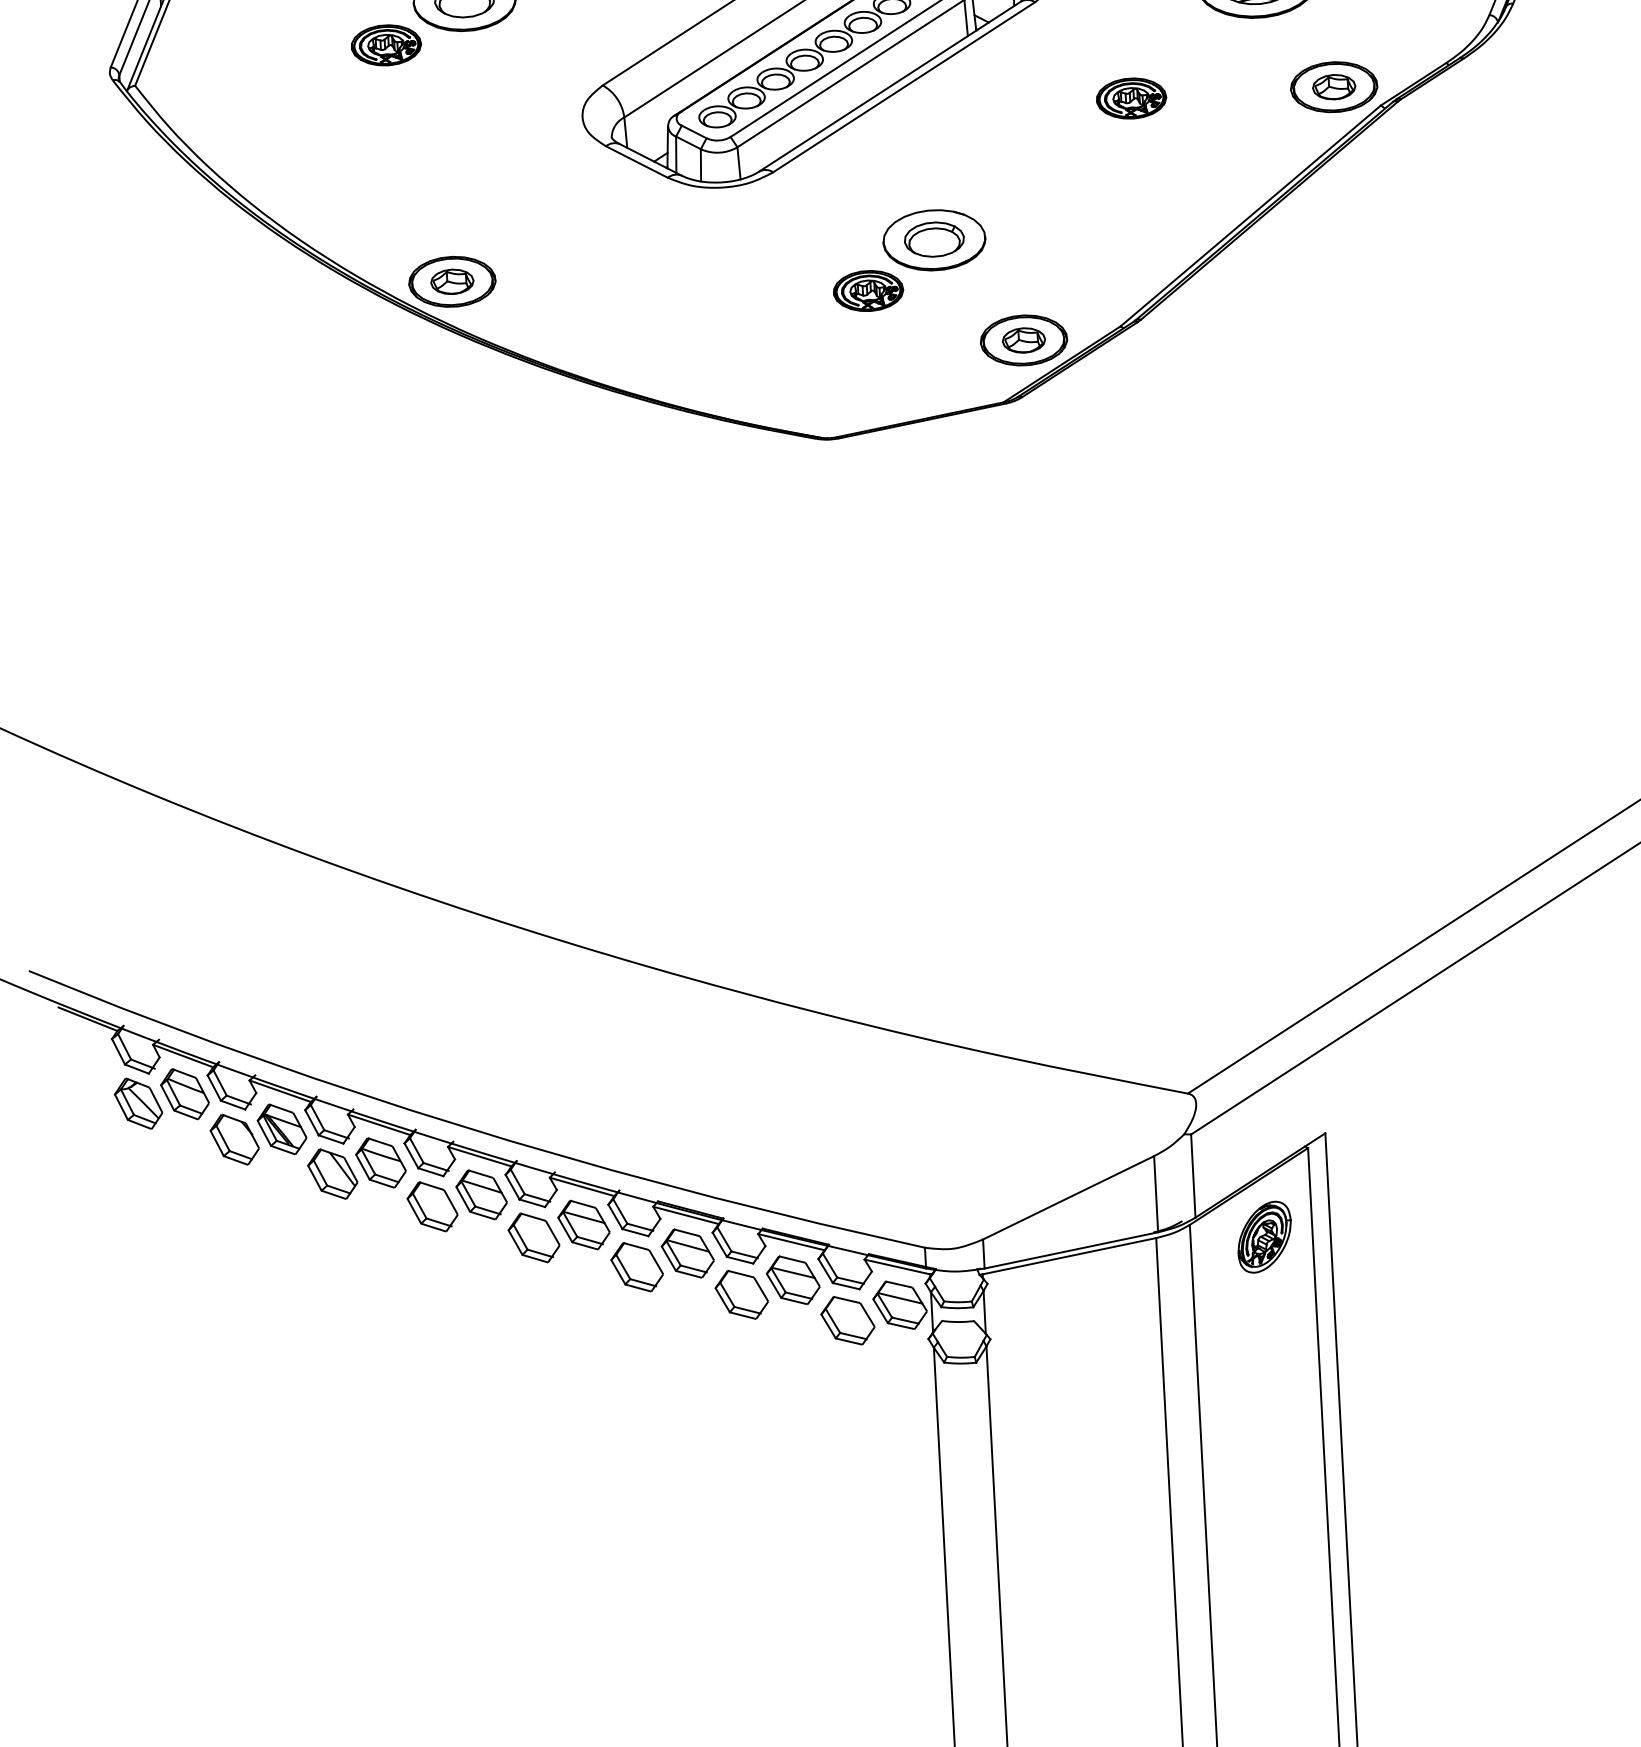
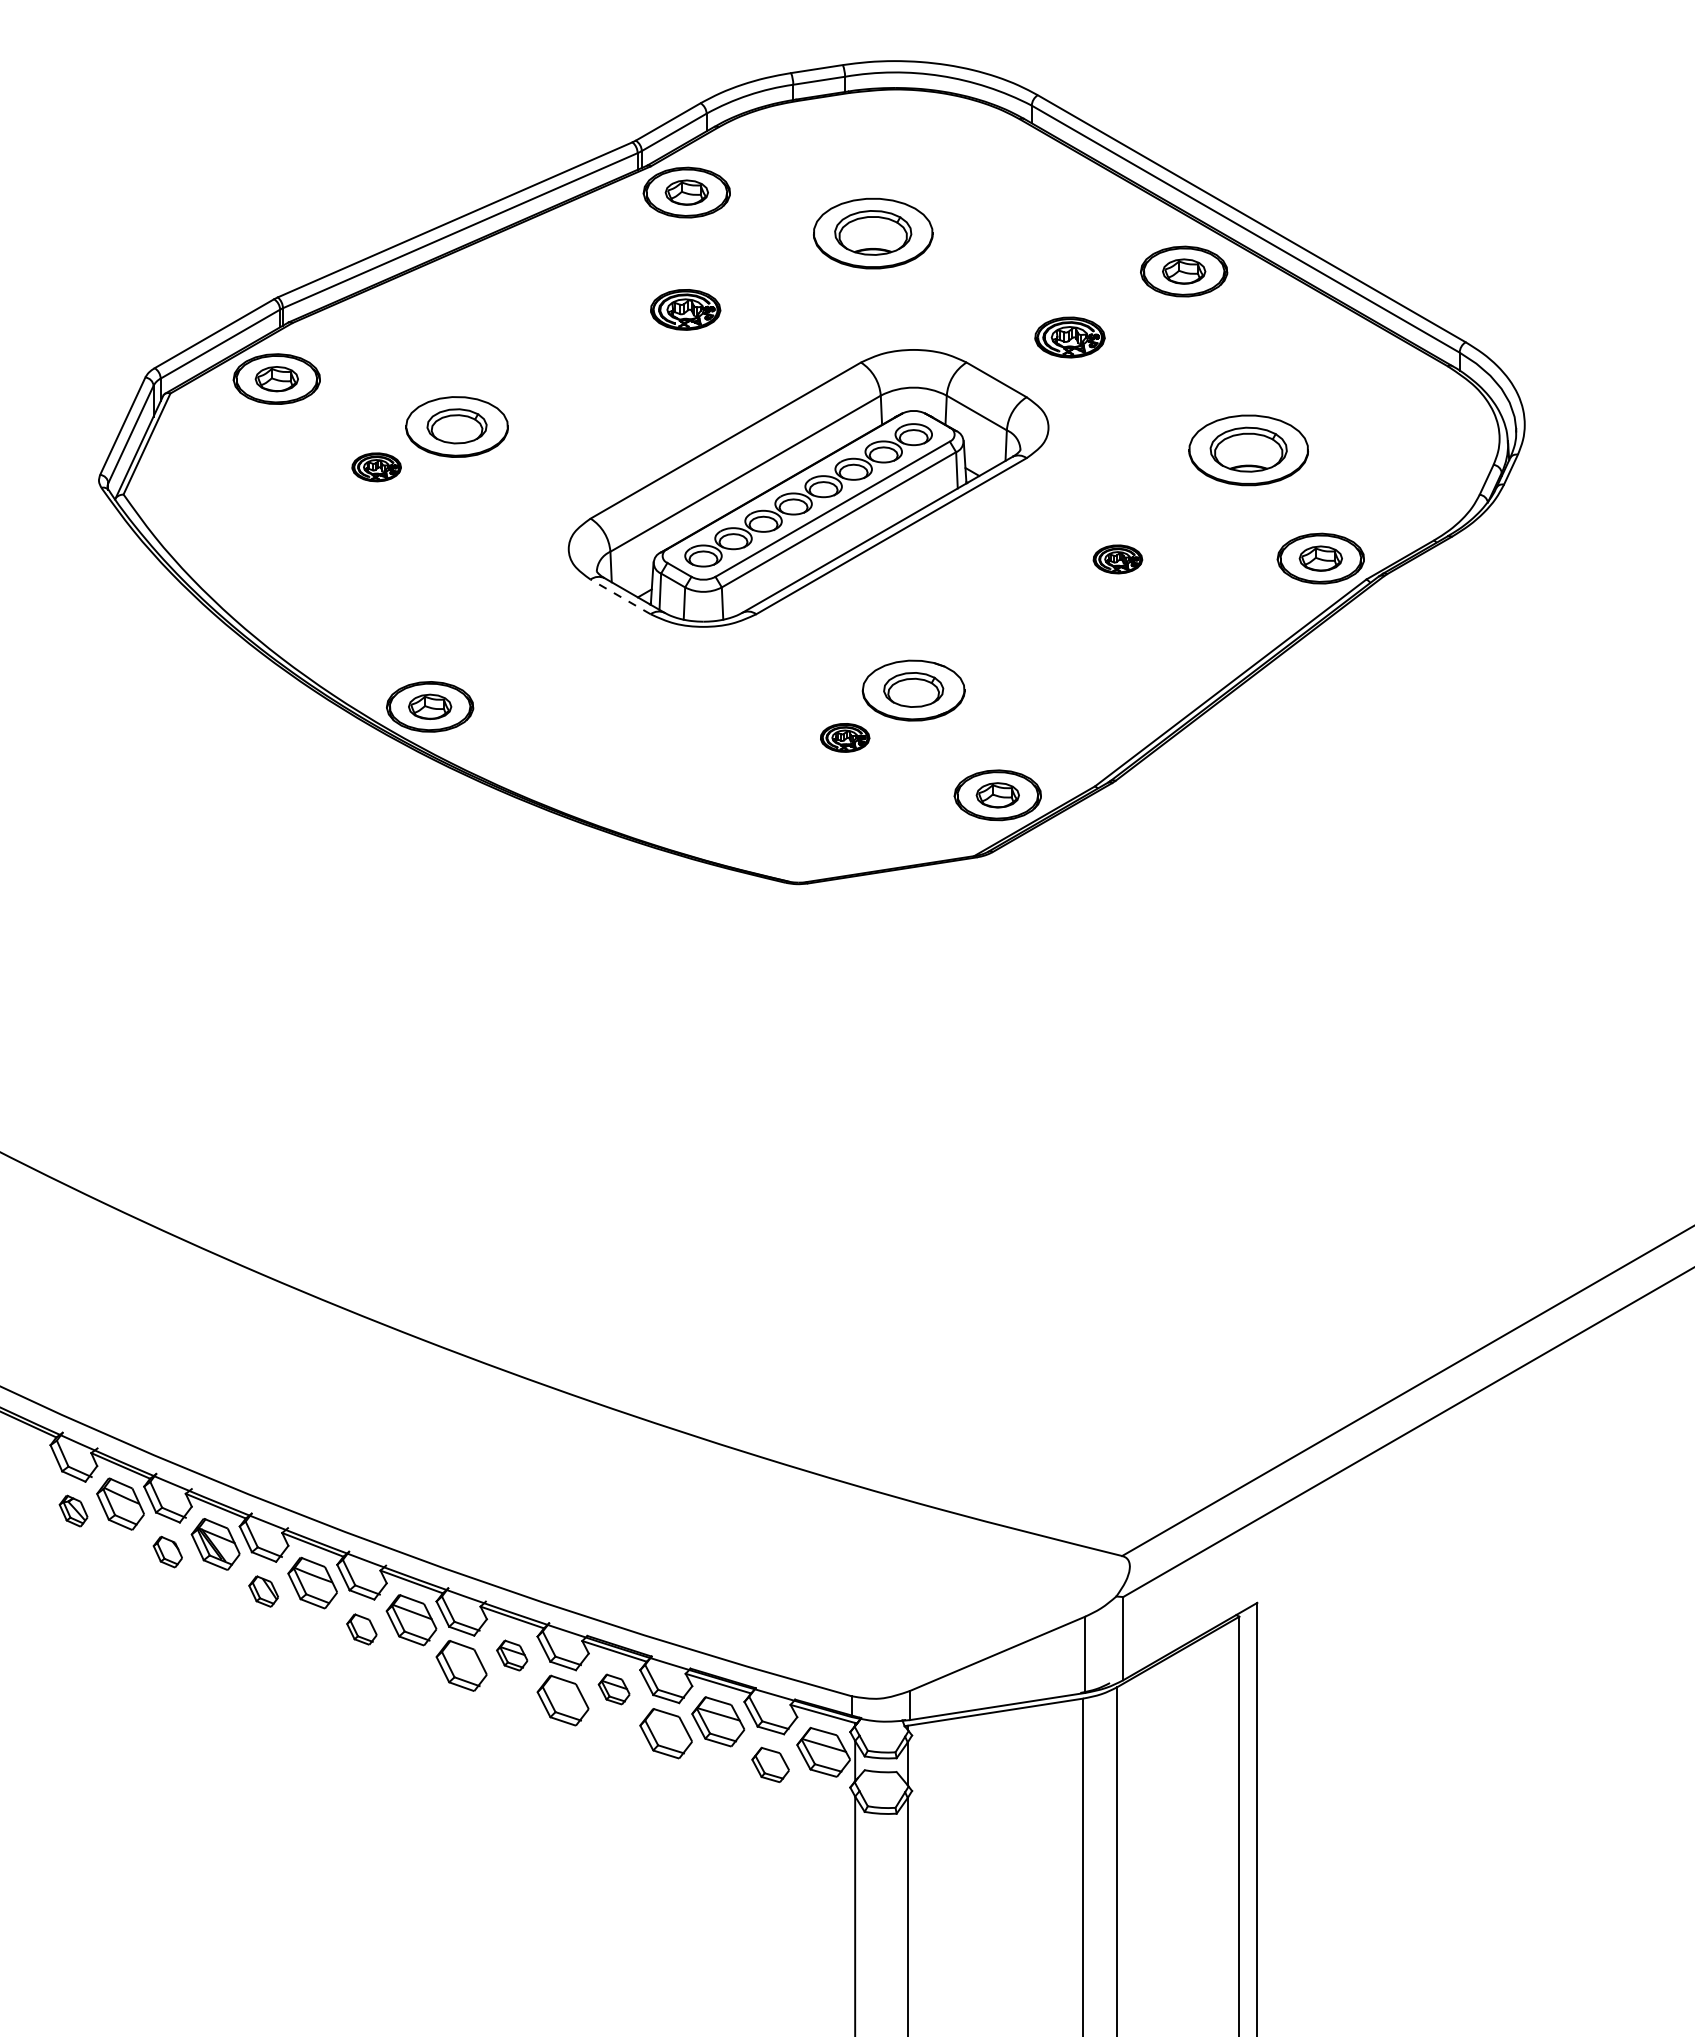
part: (386, 45) -> (376, 467), size x0.7
part: (1131, 98) -> (1117, 559), size x0.7
line: (636, 161) -> (620, 596), solid -> dashed
part: (867, 290) -> (844, 737), size x0.7
part: (138, 1103) -> (73, 1510), size x0.6
part: (234, 1139) -> (167, 1551), size x0.6
part: (332, 1173) -> (263, 1591), size x0.6
part: (432, 1206) -> (361, 1629), size x0.6
part: (584, 1224) -> (512, 1655), size x0.6
part: (1264, 1237) -> (1191, 1703), removed
part: (686, 1253) -> (613, 1689), size x0.6
part: (847, 1320) -> (770, 1764), size x0.7

